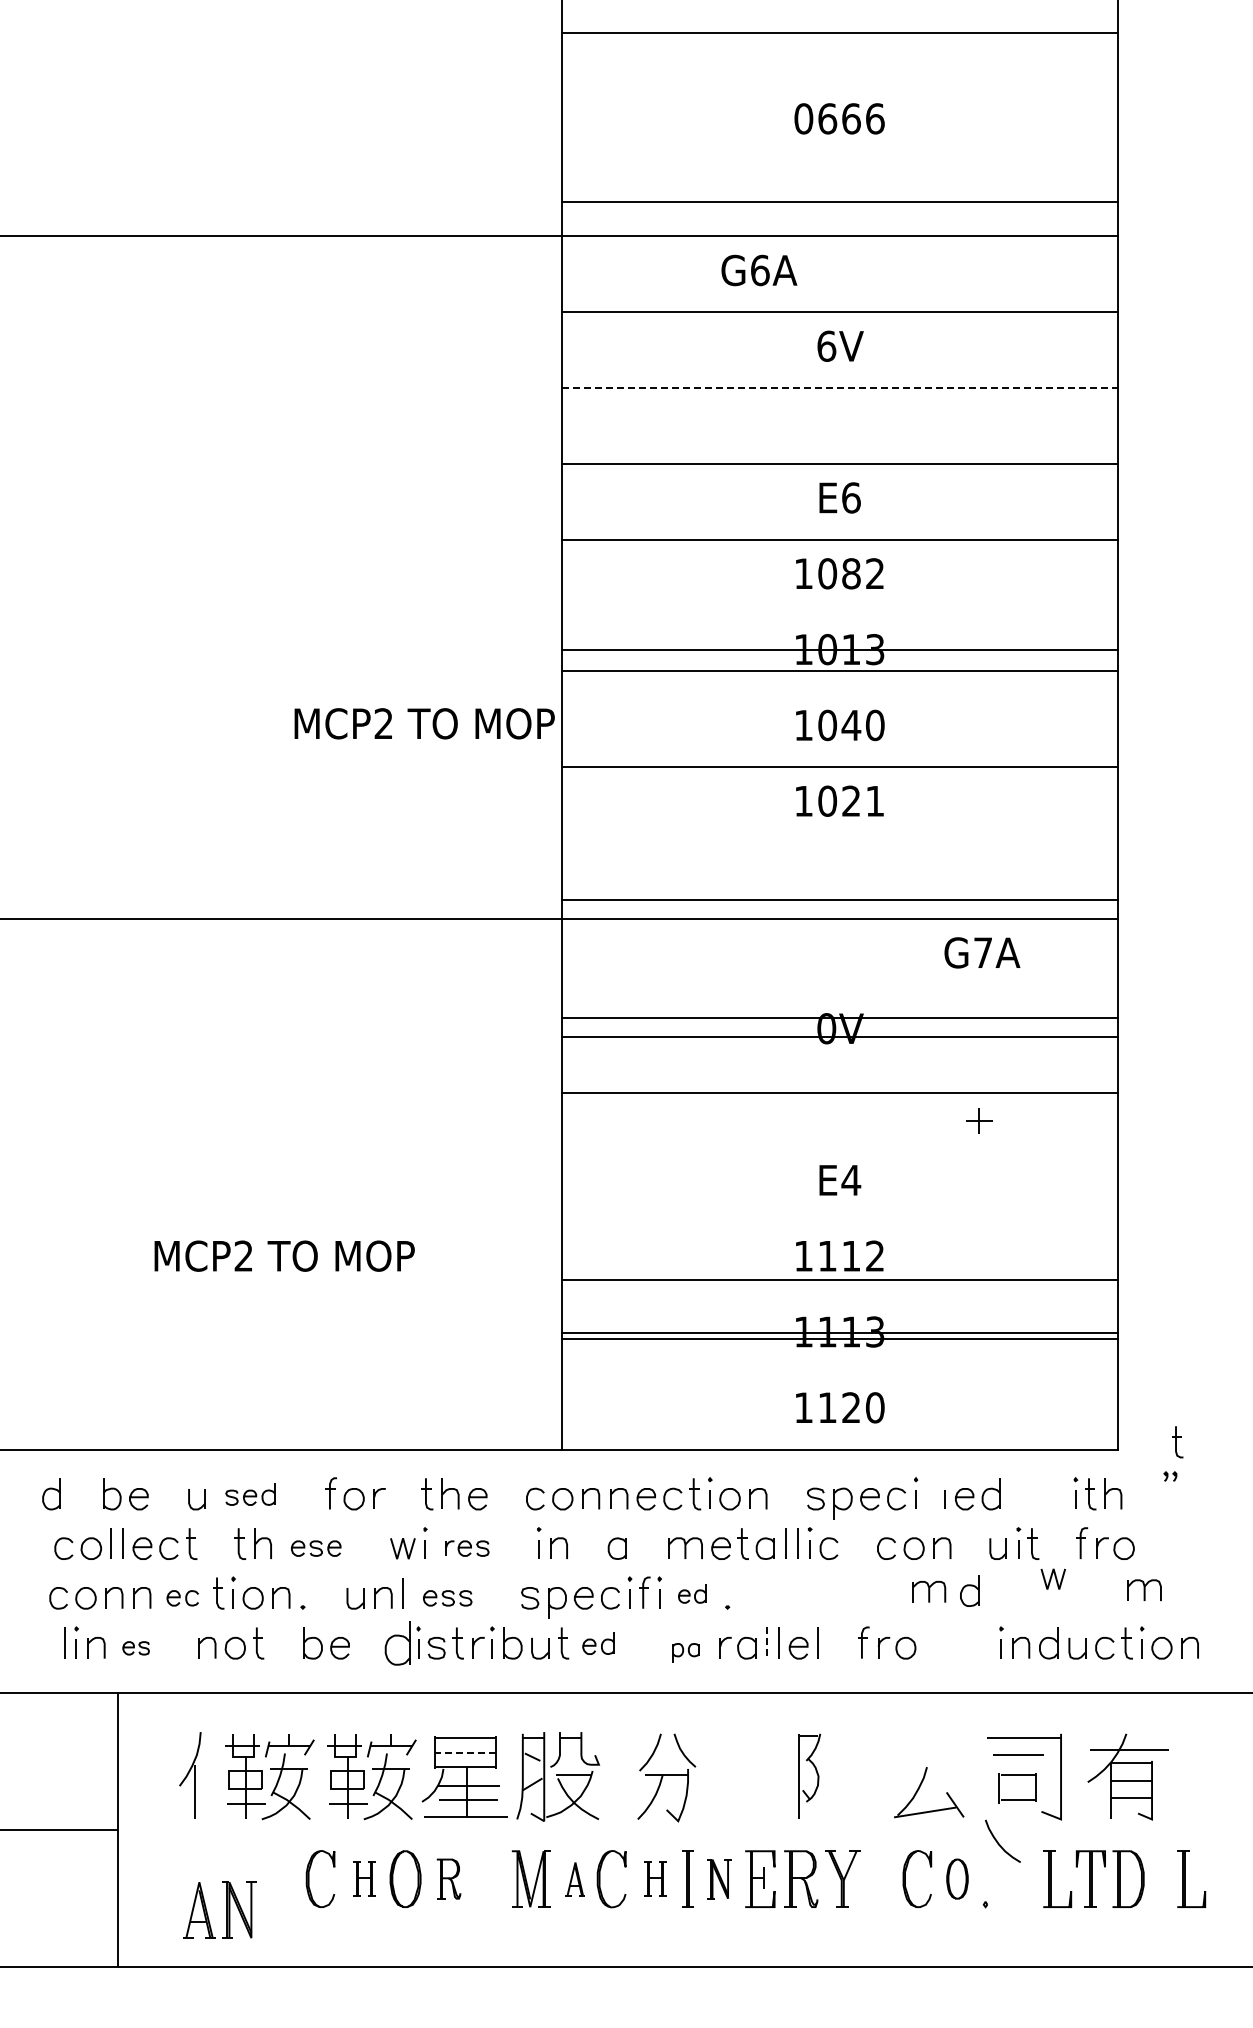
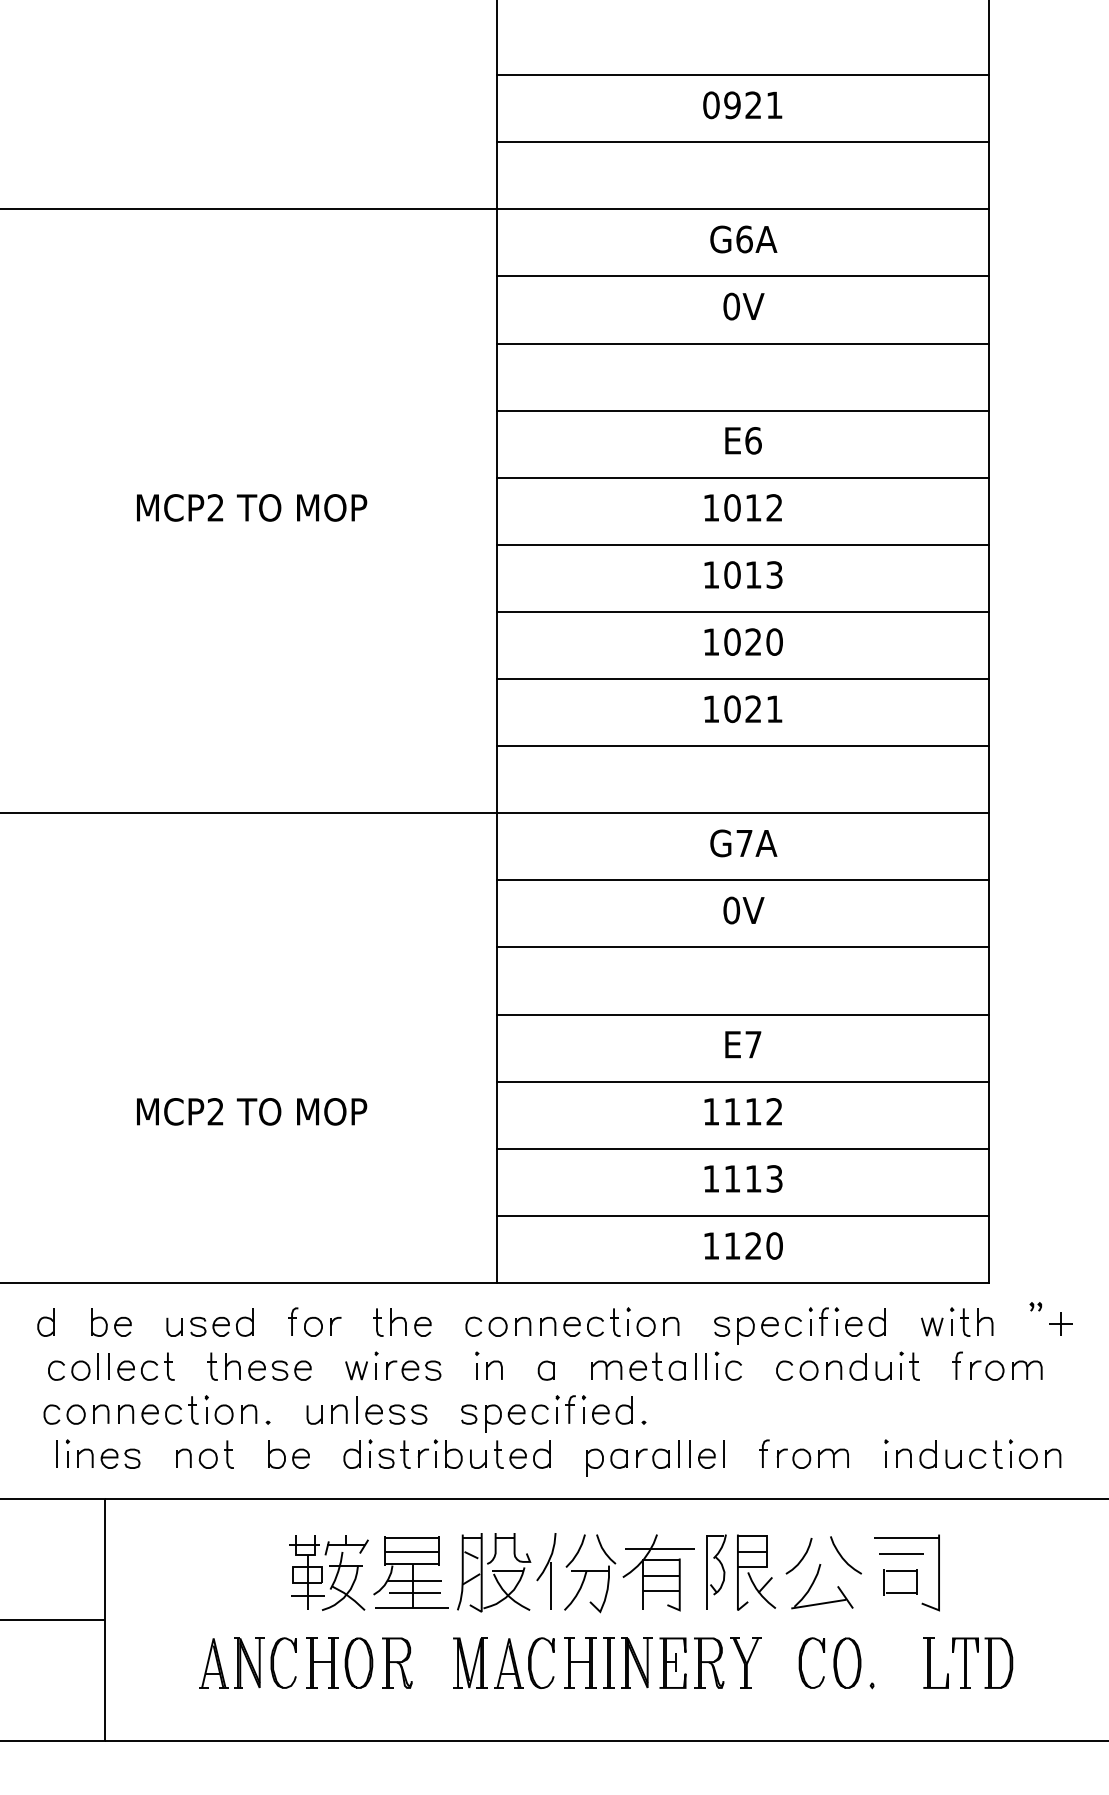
line: (839, 32) -> (743, 74), moved
text: (851, 118) -> (753, 104), 0666 -> 0921
line: (839, 201) -> (743, 142), moved
text: (759, 270) -> (743, 239), moved
text: (826, 345) -> (731, 305), 6V -> 0V
line: (840, 388) -> (743, 343), dashed -> solid
text: (851, 573) -> (753, 507), 1082 -> 1012
line: (839, 650) -> (743, 612), moved
line: (839, 671) -> (743, 544), moved
text: (424, 723) -> (251, 507), moved
text: (851, 724) -> (753, 641), 1040 -> 1020
line: (839, 899) -> (743, 745), moved
text: (982, 952) -> (743, 843), moved
line: (839, 1018) -> (743, 947), moved
line: (839, 1036) -> (743, 880), moved
line: (839, 1093) -> (743, 1014), moved
part: (979, 1120) -> (1060, 1323), moved
text: (851, 1180) -> (753, 1044), E4 -> E7
line: (839, 1280) -> (743, 1082), moved
line: (839, 1332) -> (743, 1215), moved
line: (839, 1338) -> (743, 1148), moved
part: (1177, 1442) -> (1042, 1276), removed
part: (936, 1493) -> (828, 1321), added
part: (250, 1494) -> (221, 1322), size x1.43
part: (315, 1548) -> (279, 1370), size x1.43
part: (467, 1548) -> (413, 1370), size x1.43
line: (1051, 1578) -> (930, 1326), moved
part: (1144, 1589) -> (1027, 1369), moved
part: (969, 1590) -> (858, 1366), moved
part: (929, 1591) -> (834, 1458), moved
part: (692, 1593) -> (612, 1410), size x1.67
part: (182, 1598) -> (161, 1414), size x1.43
part: (447, 1598) -> (396, 1414), size x1.43
part: (397, 1643) -> (351, 1454), size x0.71
part: (598, 1643) -> (529, 1454), size x1.43
line: (767, 1643) -> (679, 1454), dashed -> solid
part: (135, 1648) -> (119, 1459), size x1.67
part: (685, 1652) -> (606, 1462), size x1.67
line: (465, 1753) -> (412, 1551), dashed -> solid
curve: (906, 1759) -> (802, 1557), added
part: (190, 1775) -> (546, 1571), moved
part: (854, 1776) -> (756, 1572), added
part: (1127, 1776) -> (658, 1572), moved
part: (262, 1777) -> (232, 1573), removed
curve: (999, 1843) -> (843, 1557), moved
part: (364, 1878) -> (322, 1662), size x1.67
part: (448, 1878) -> (396, 1662), size x1.43
part: (655, 1878) -> (580, 1662), size x1.67
part: (719, 1878) -> (636, 1662), size x1.43
part: (957, 1878) -> (847, 1662), size x1.43
part: (1191, 1878) -> (1054, 1662), removed
part: (575, 1879) -> (509, 1663), size x1.67
part: (226, 1909) -> (237, 1662), moved

